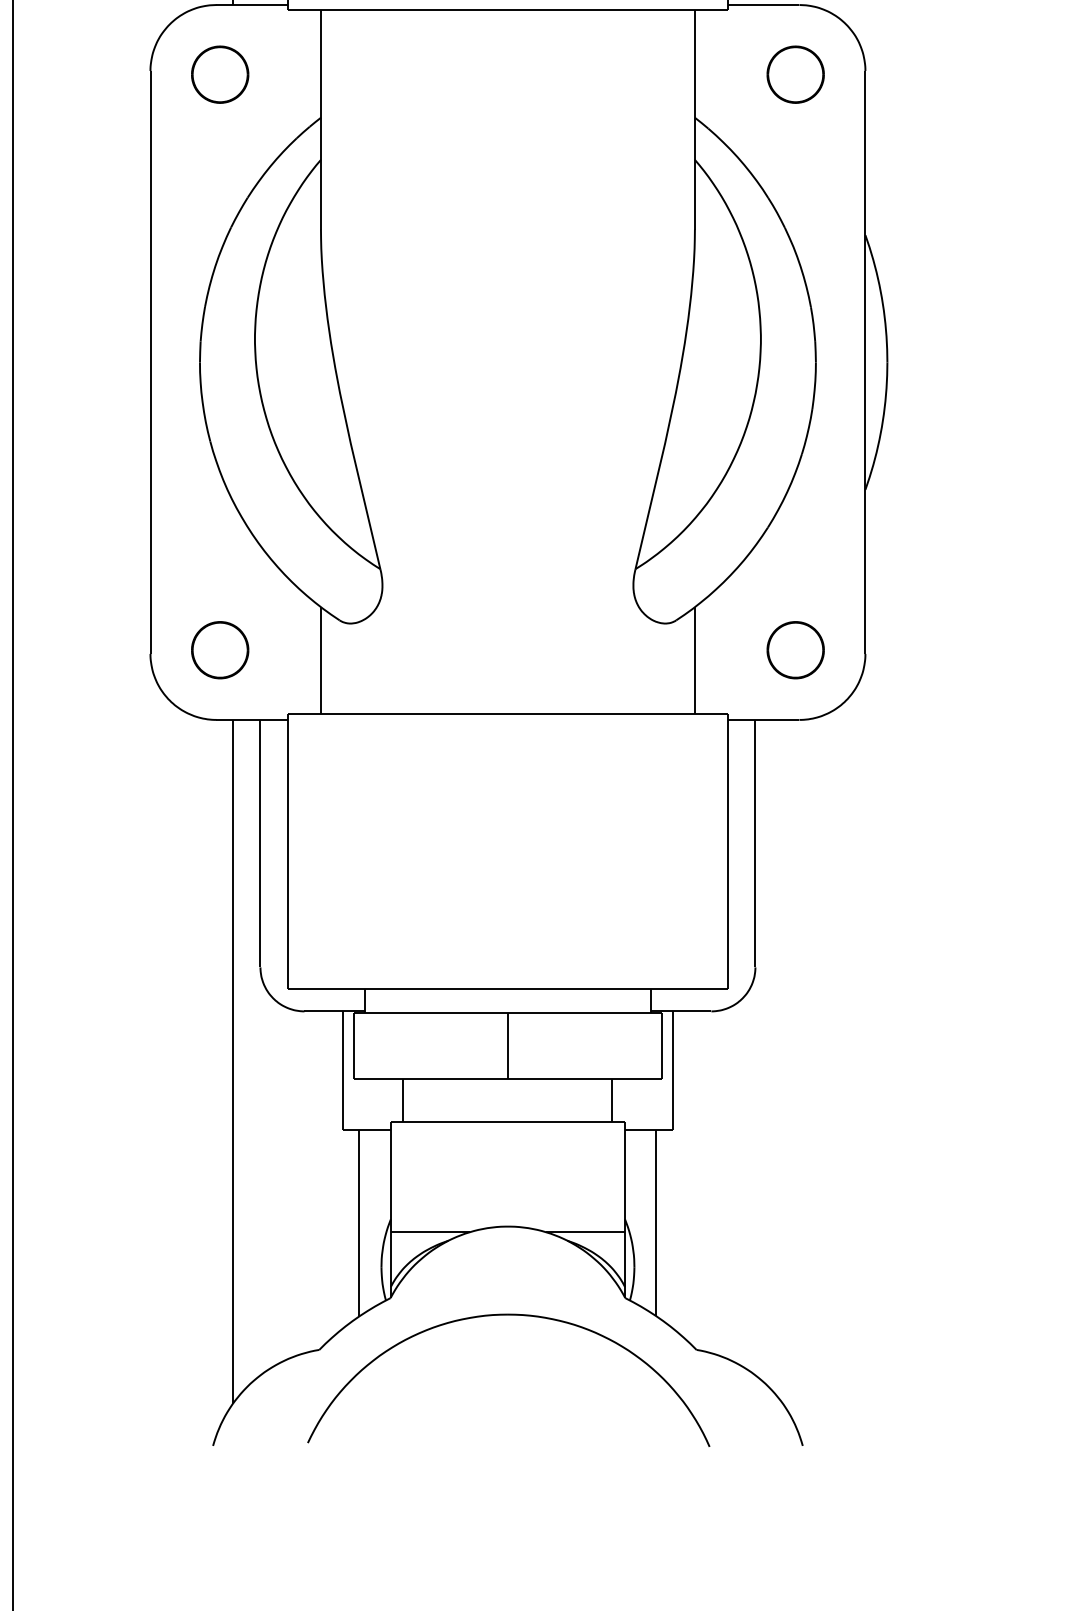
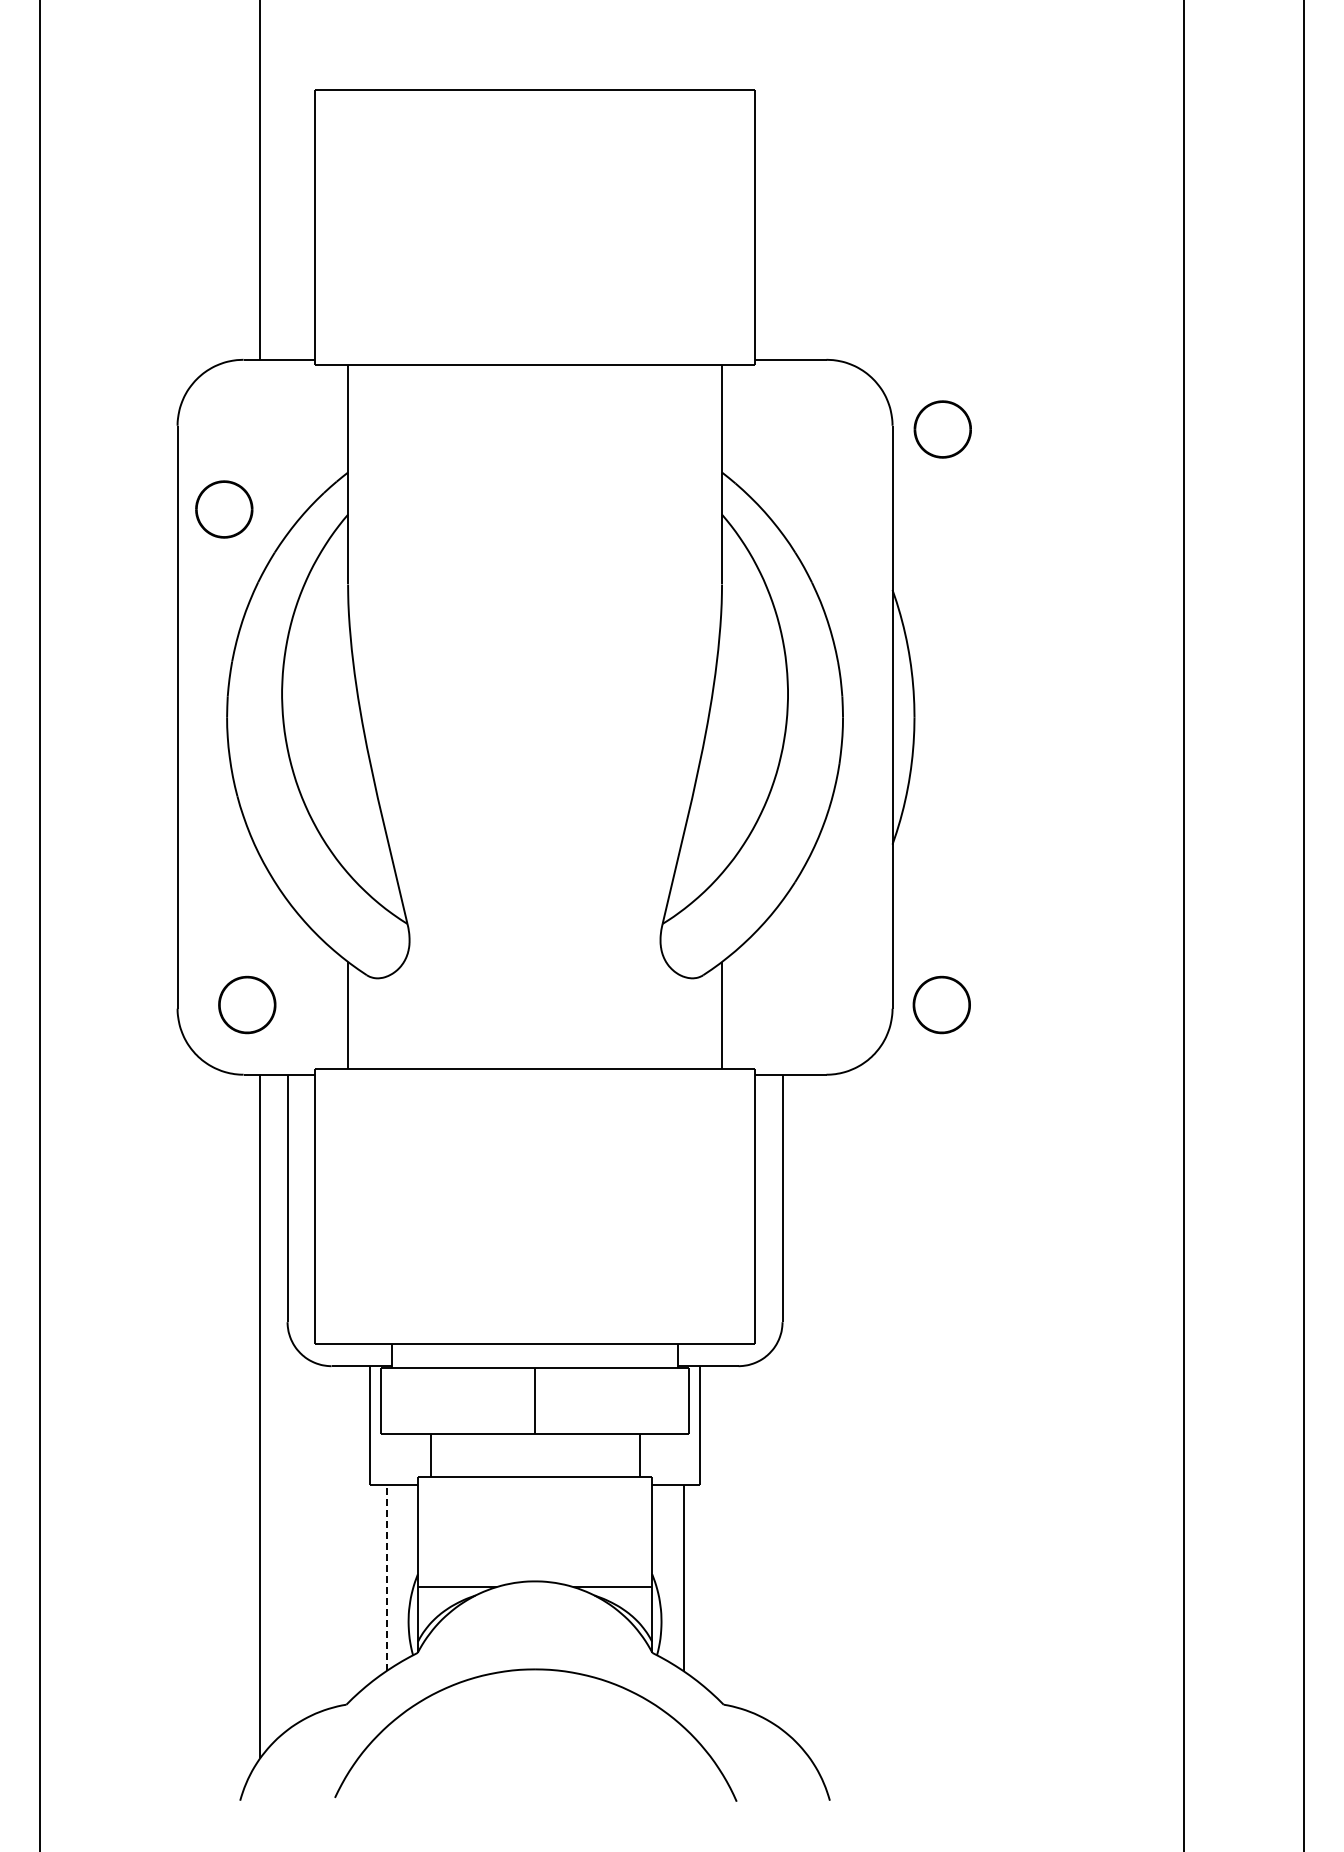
part: (220, 74) -> (224, 509), moved
part: (795, 74) -> (942, 429), moved
part: (795, 649) -> (941, 1004), moved
line: (359, 1222) -> (386, 1577), solid -> dashed

